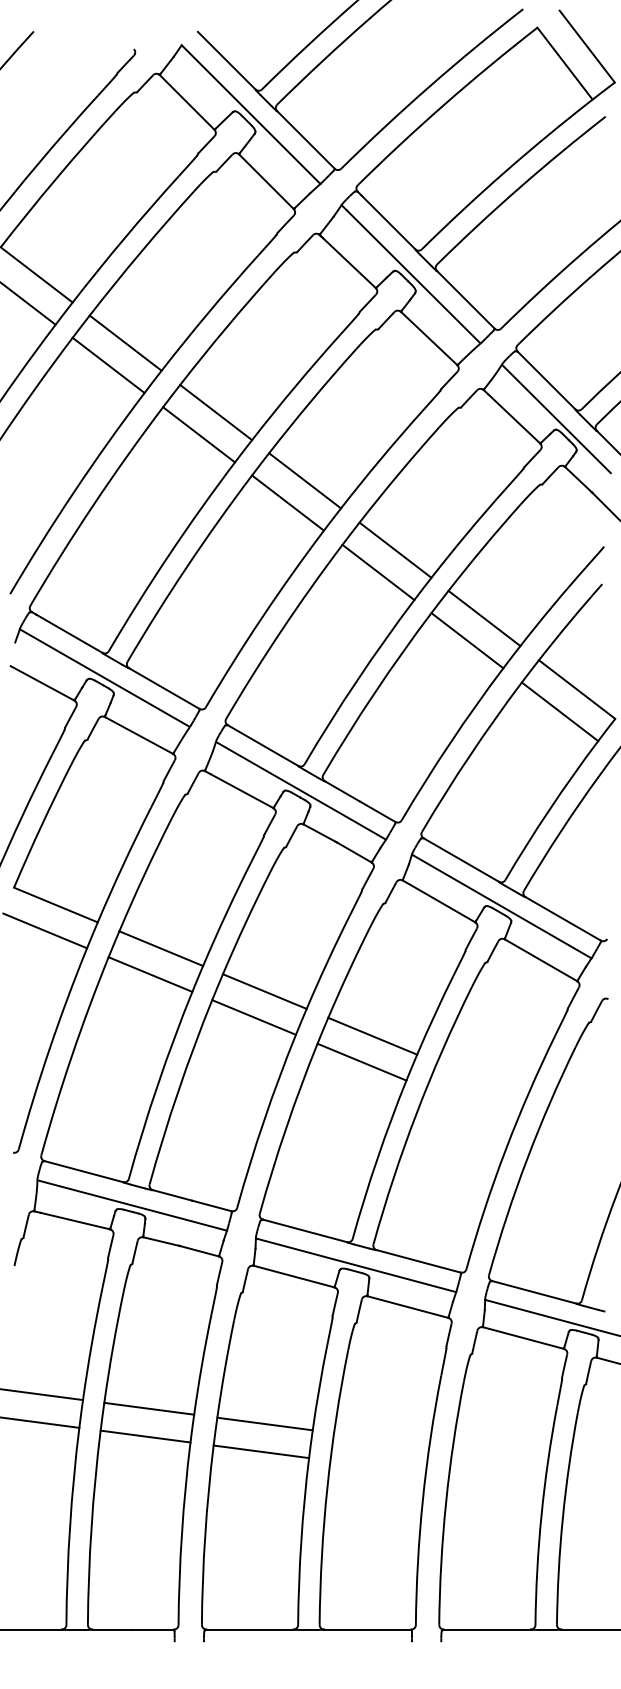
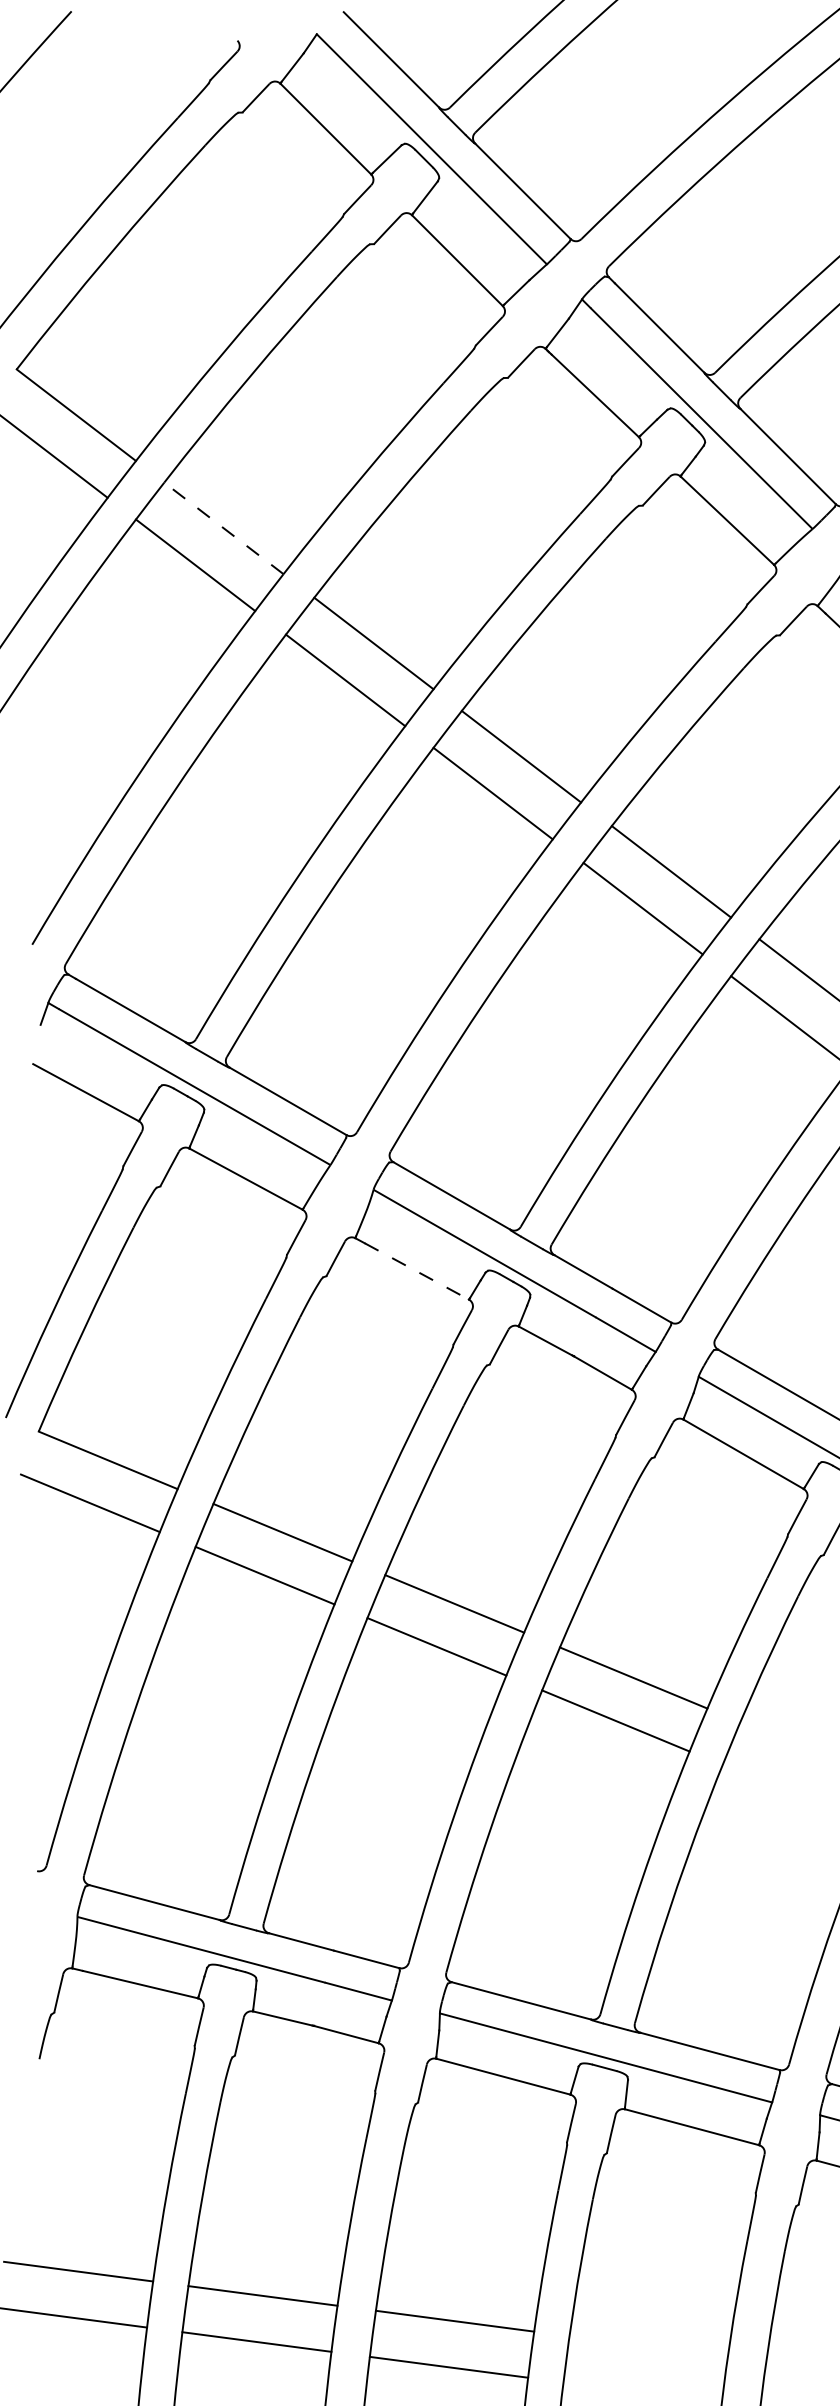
line: (125, 342) -> (223, 527), solid -> dashed
line: (242, 791) -> (417, 1272), solid -> dashed

